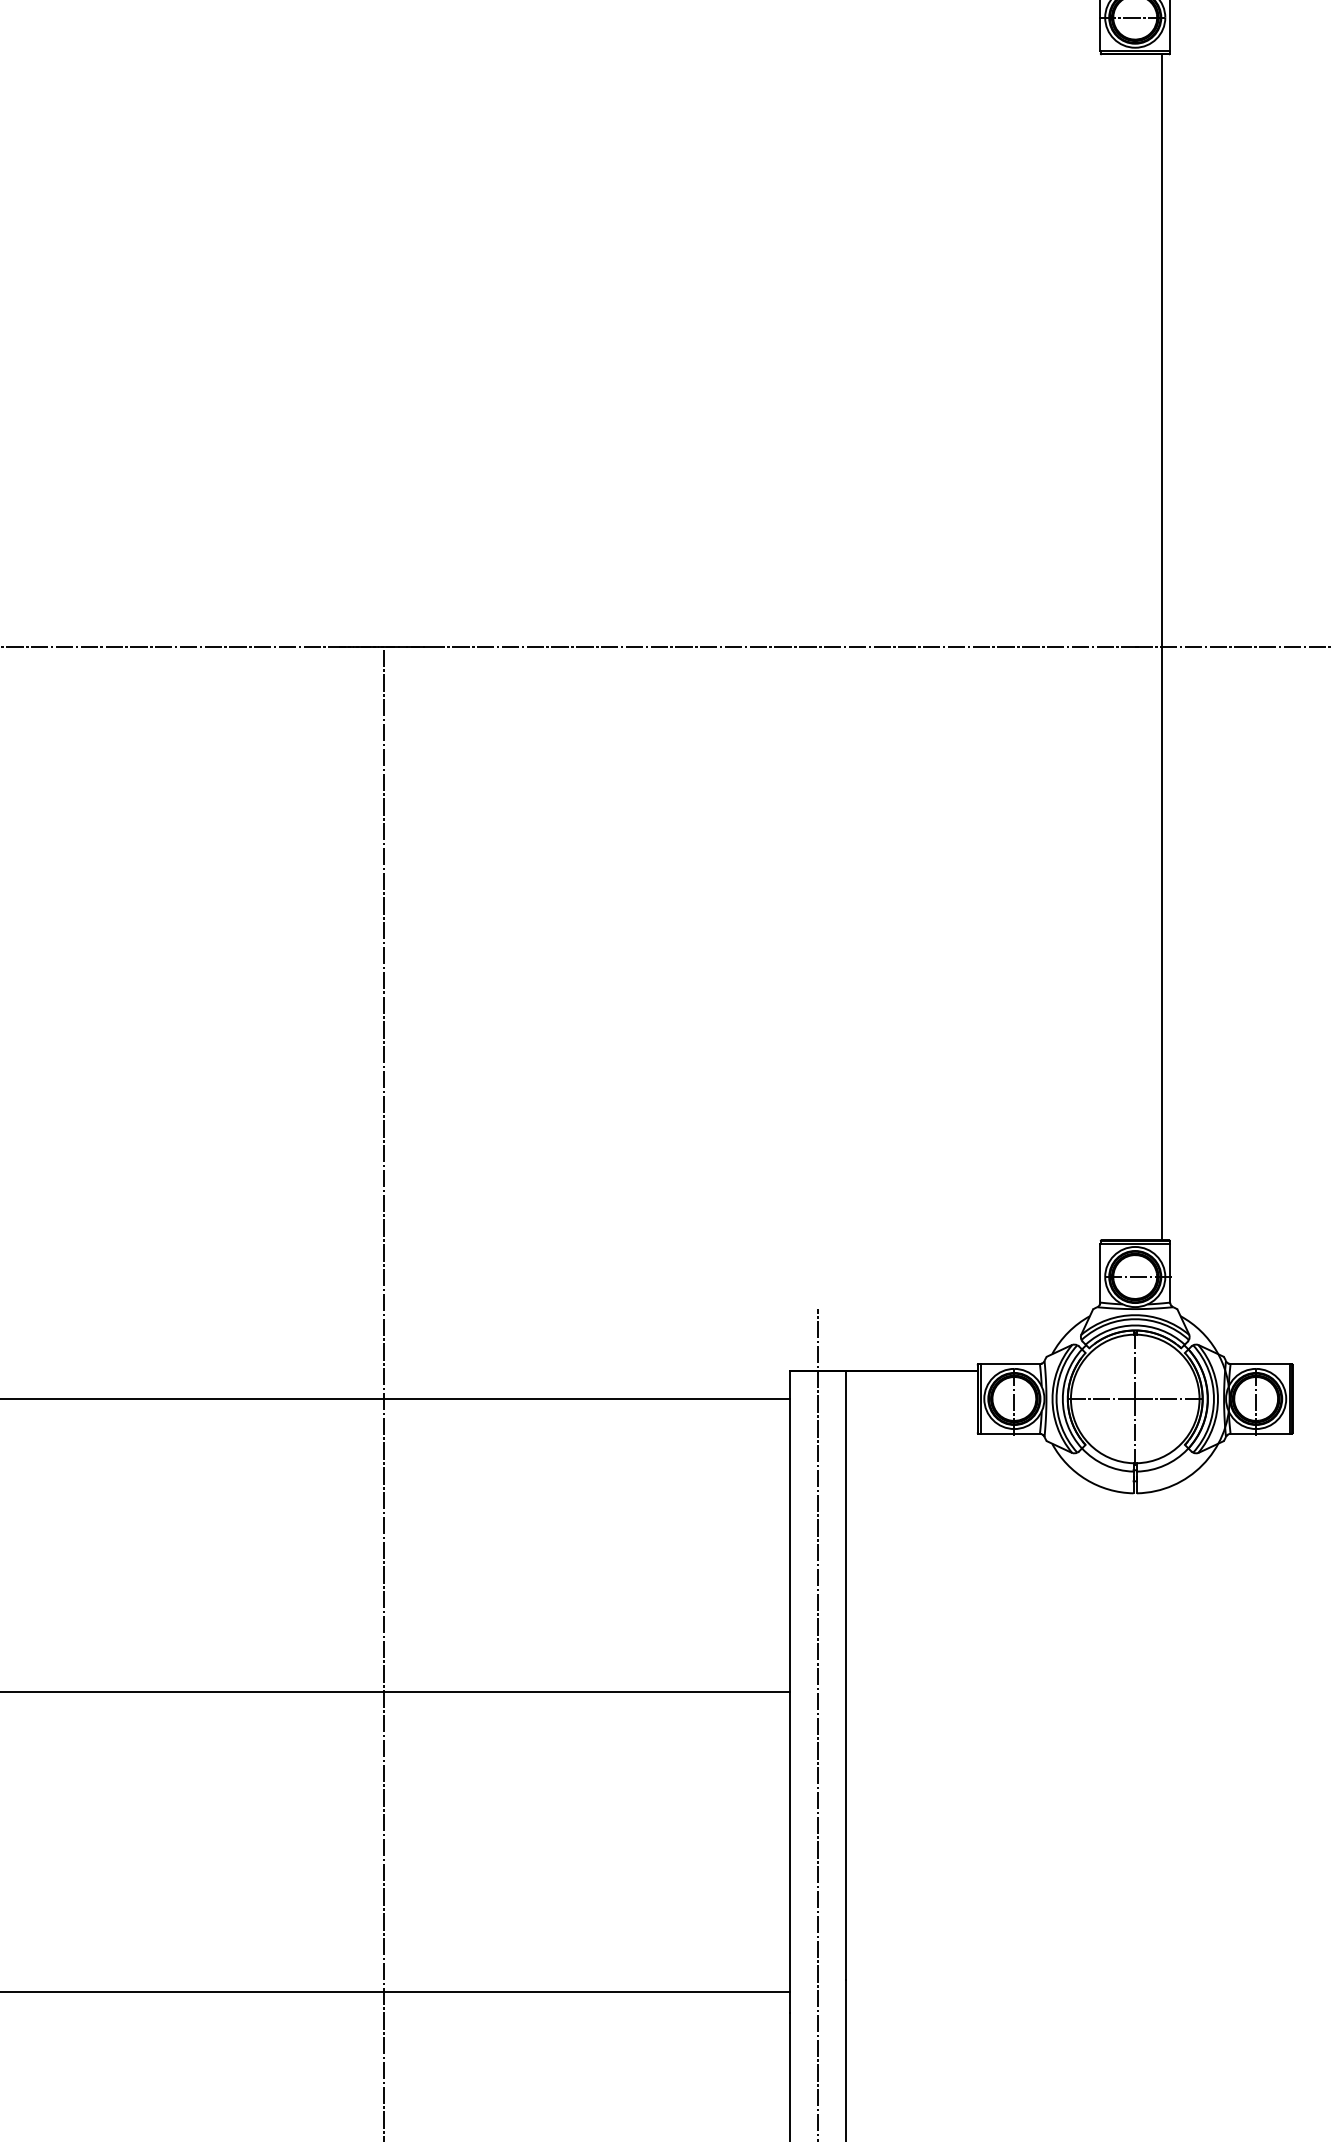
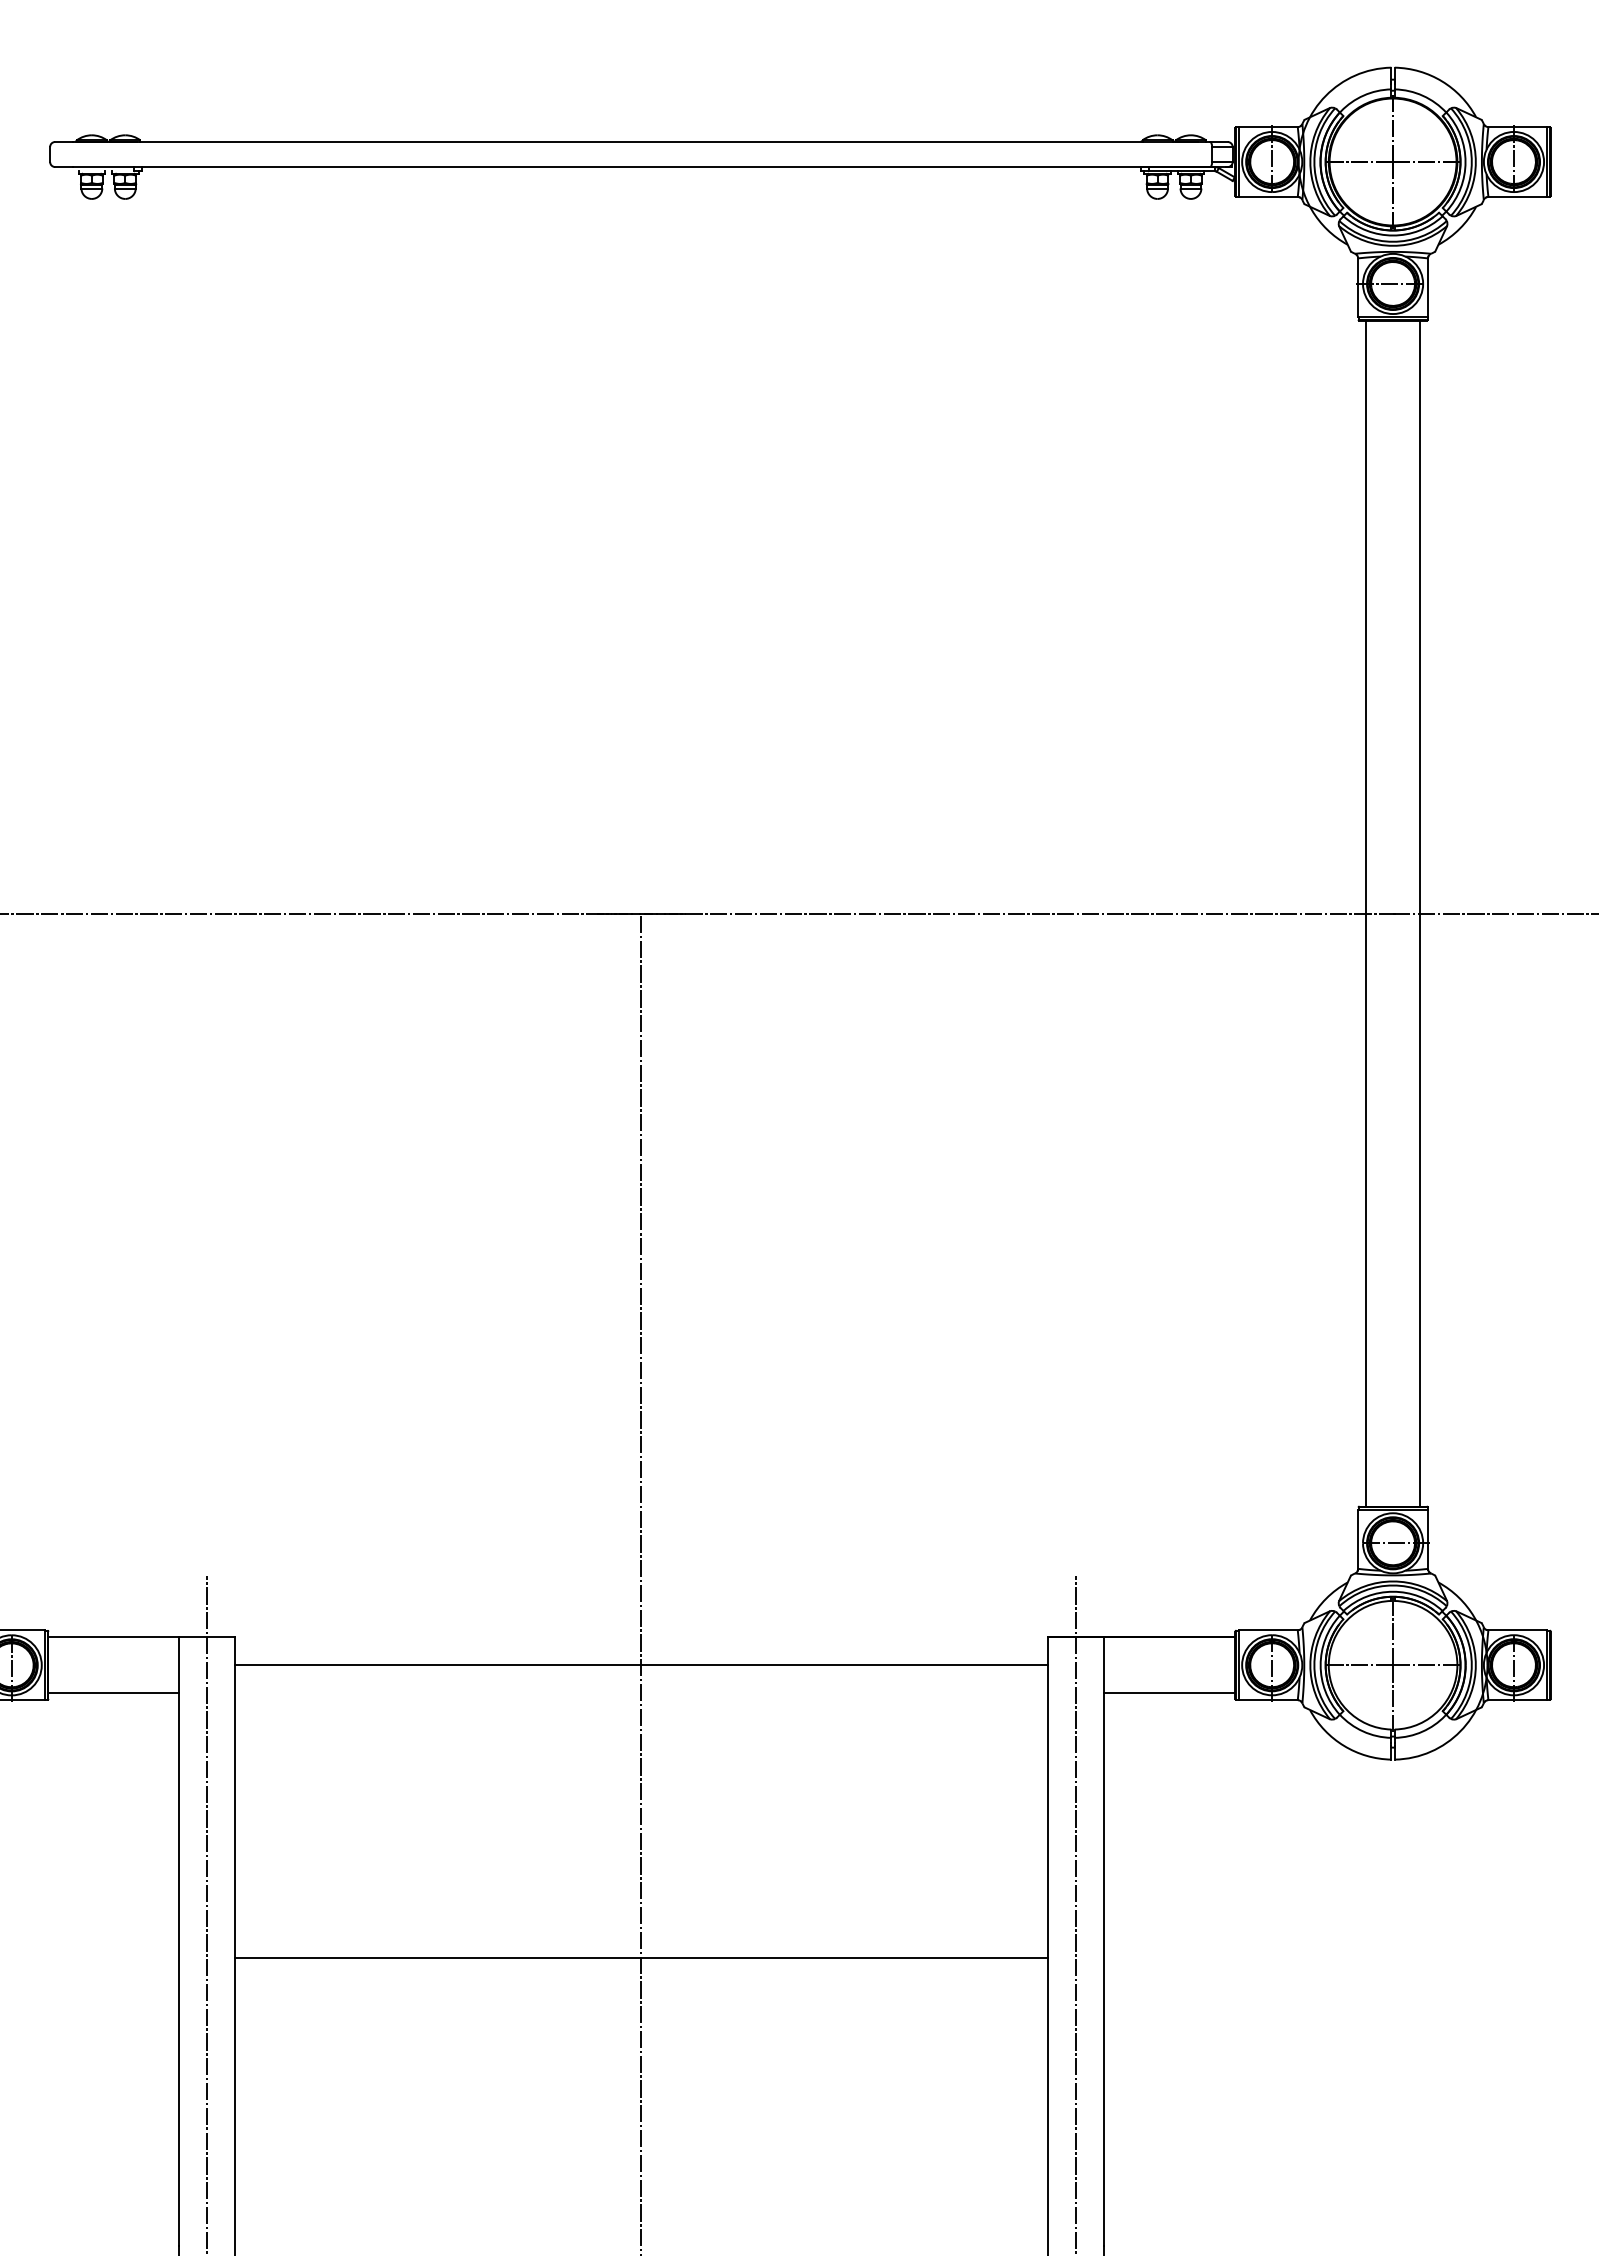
line: (1108, 647) -> (1366, 913), added
line: (911, 1427) -> (1169, 1693), added

